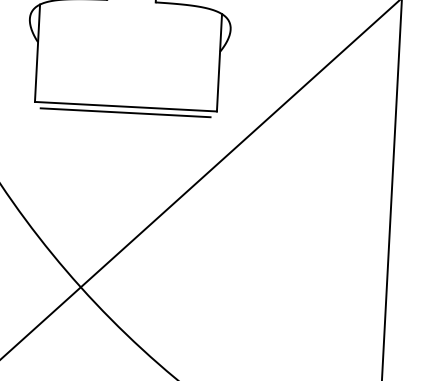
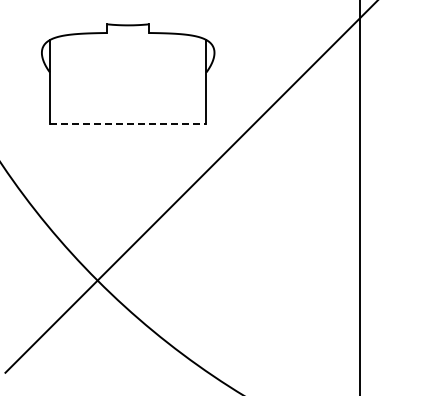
line: (126, 106) -> (128, 123), solid -> dashed
line: (126, 112) -> (128, 128), removed

